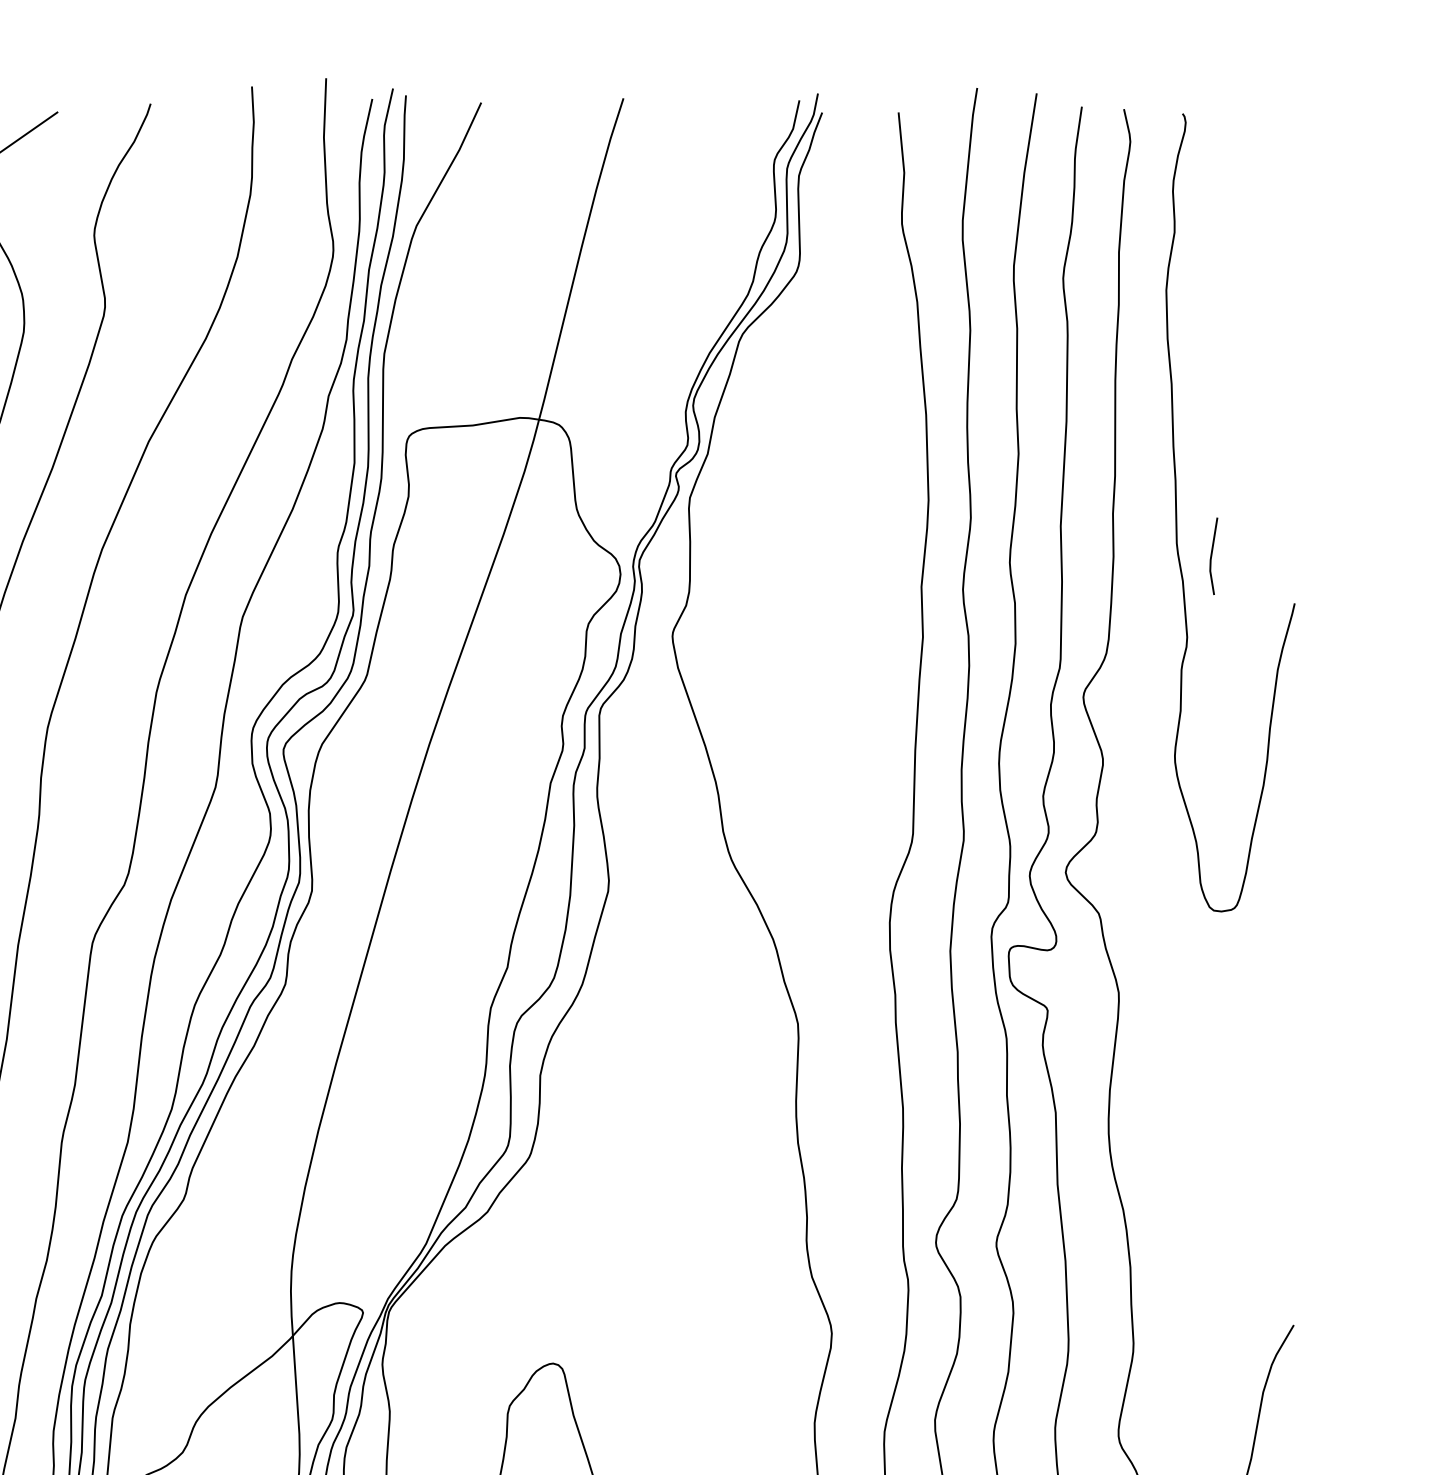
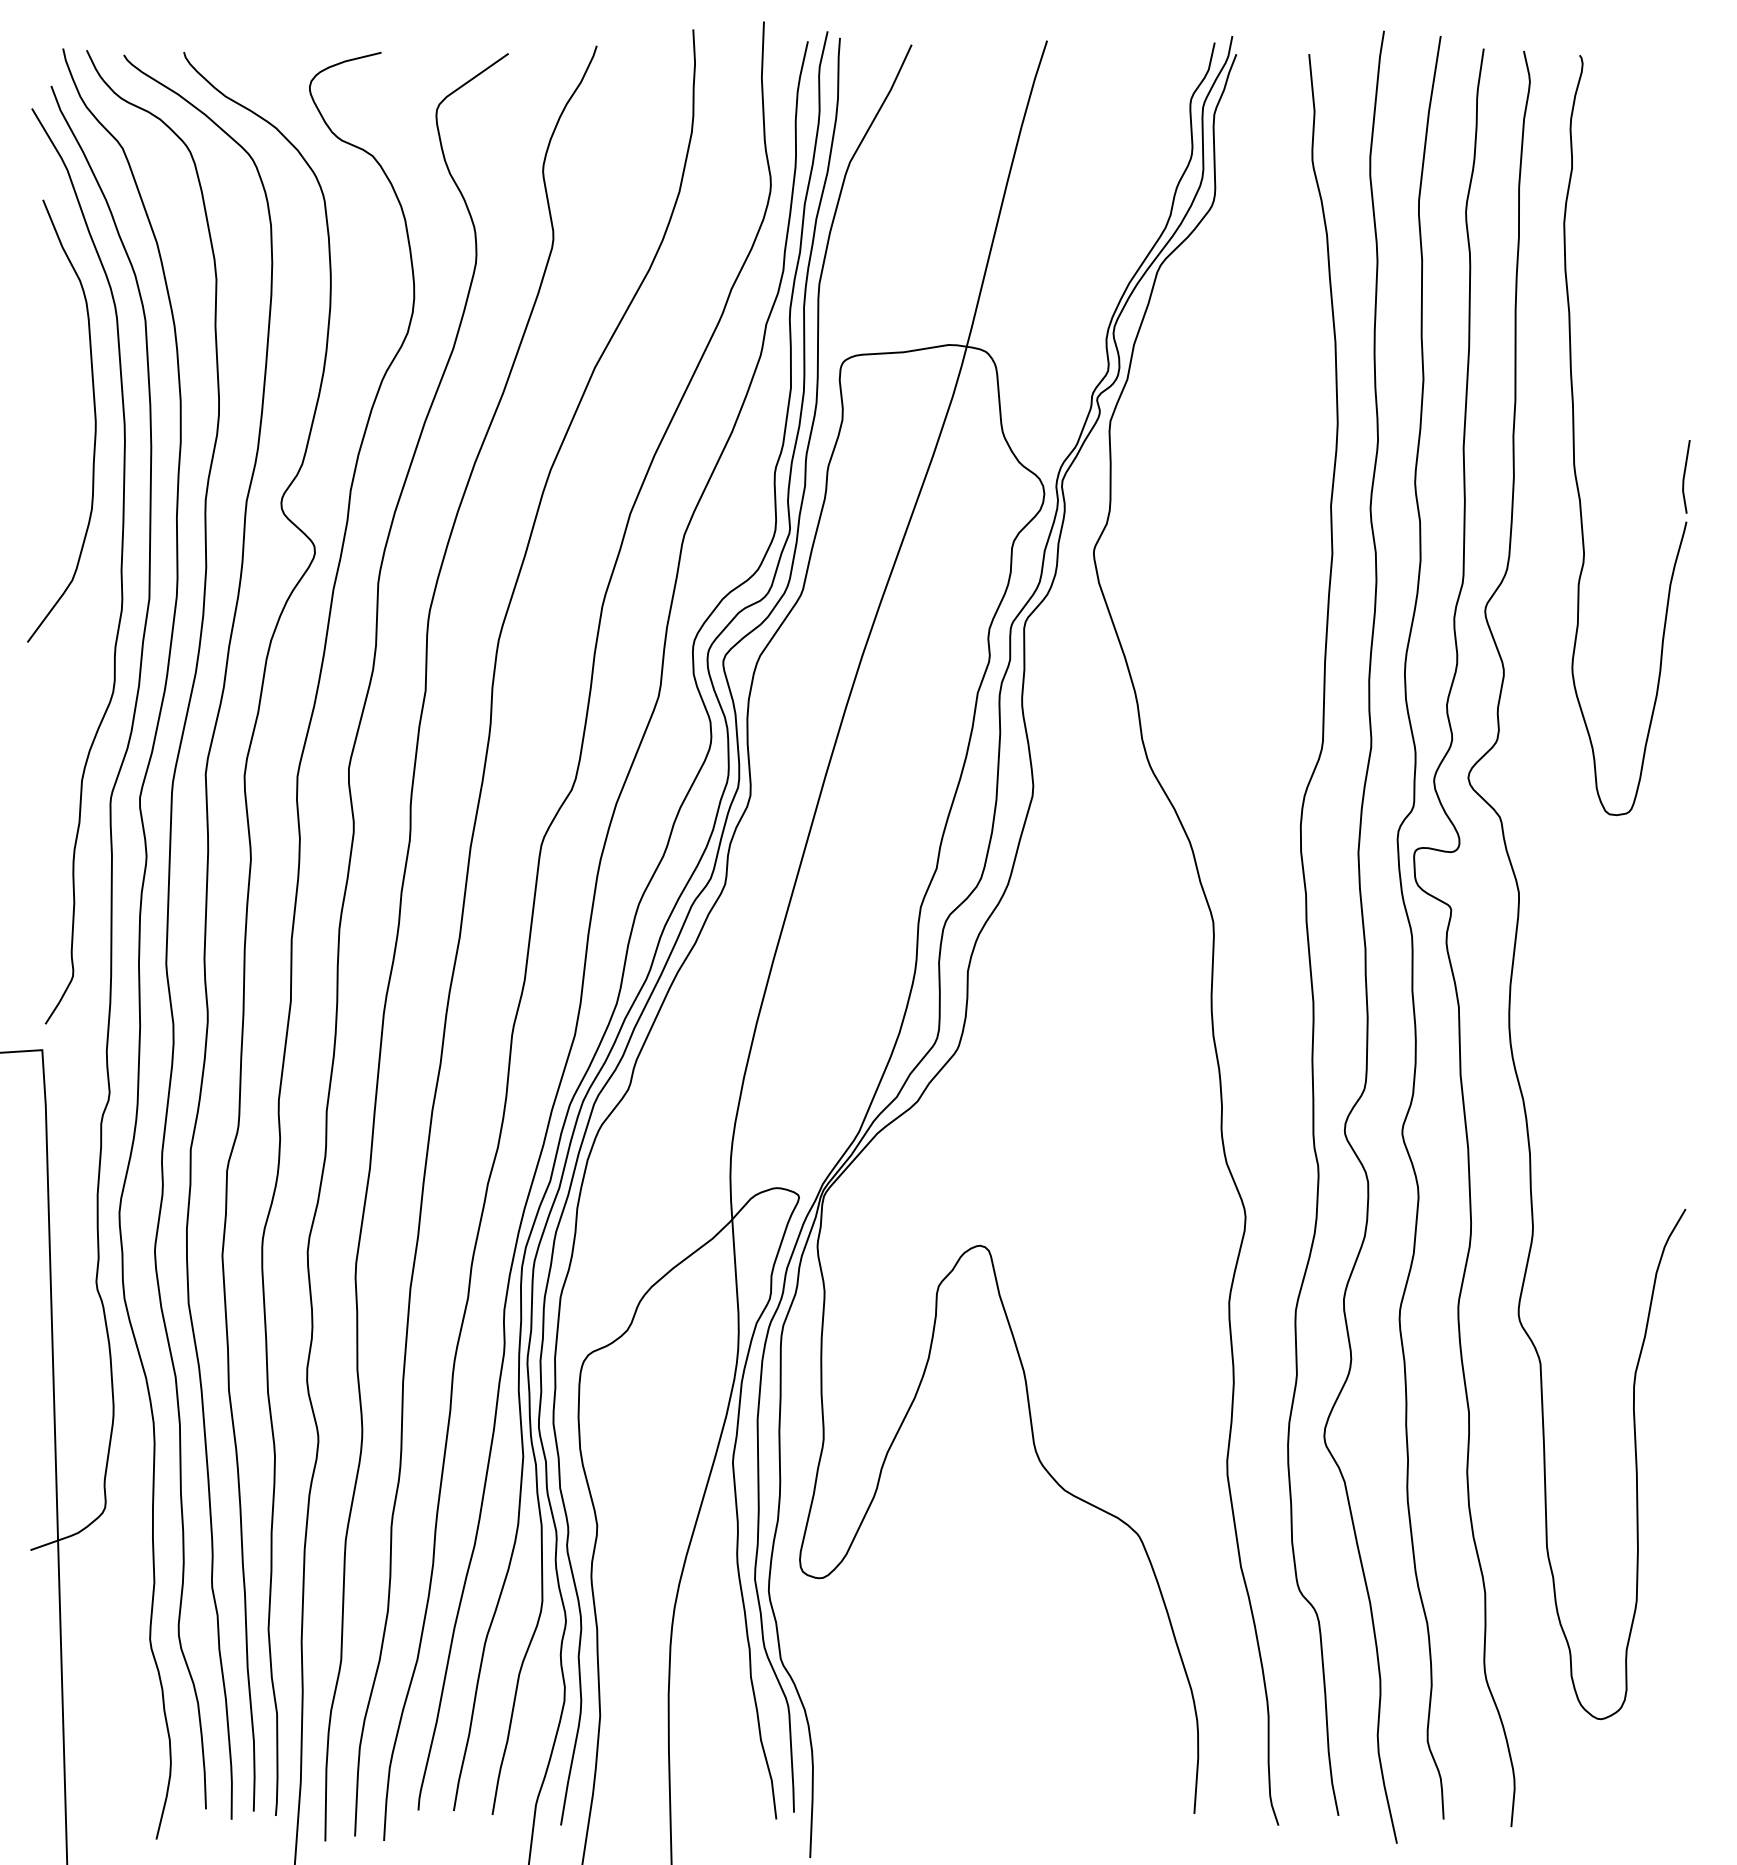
line: (1212, 554) -> (1685, 475), moved

